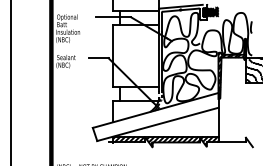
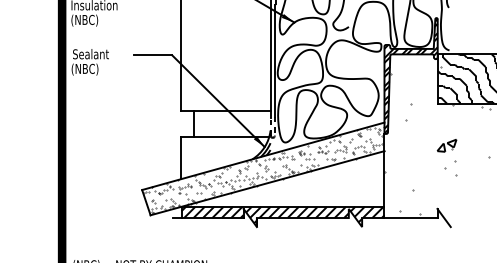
hatch: (236, 102) -> (419, 140), added
hatch: (156, 117) -> (264, 169), added

